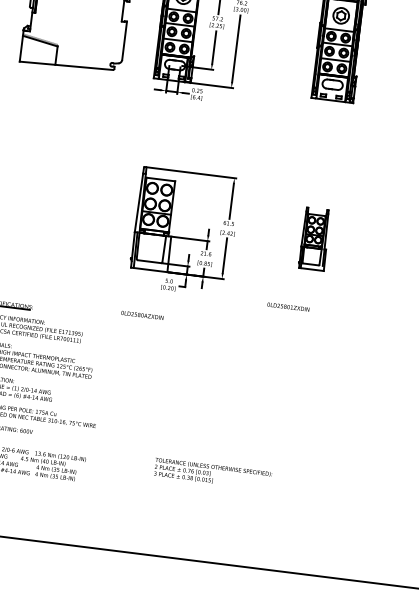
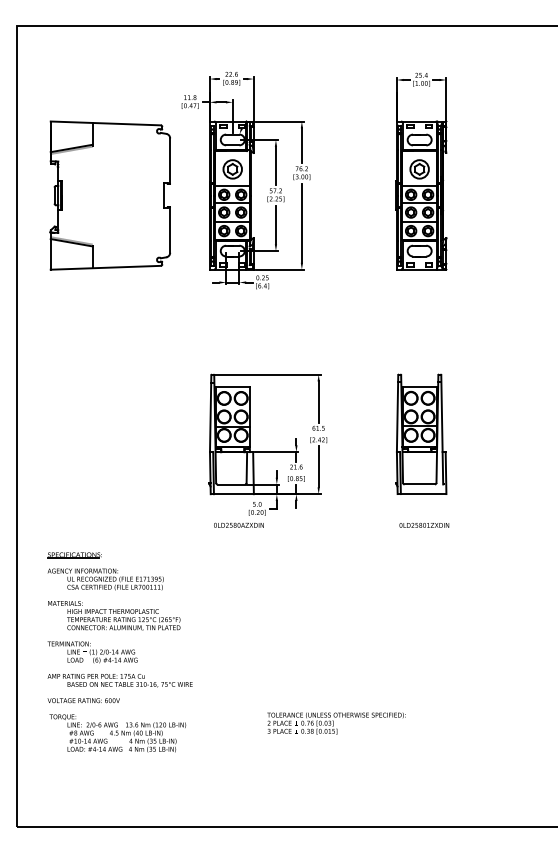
part: (315, 238) -> (421, 433), size x1.67
text: (288, 307) -> (424, 525), moved
text: (142, 314) -> (238, 524), moved

